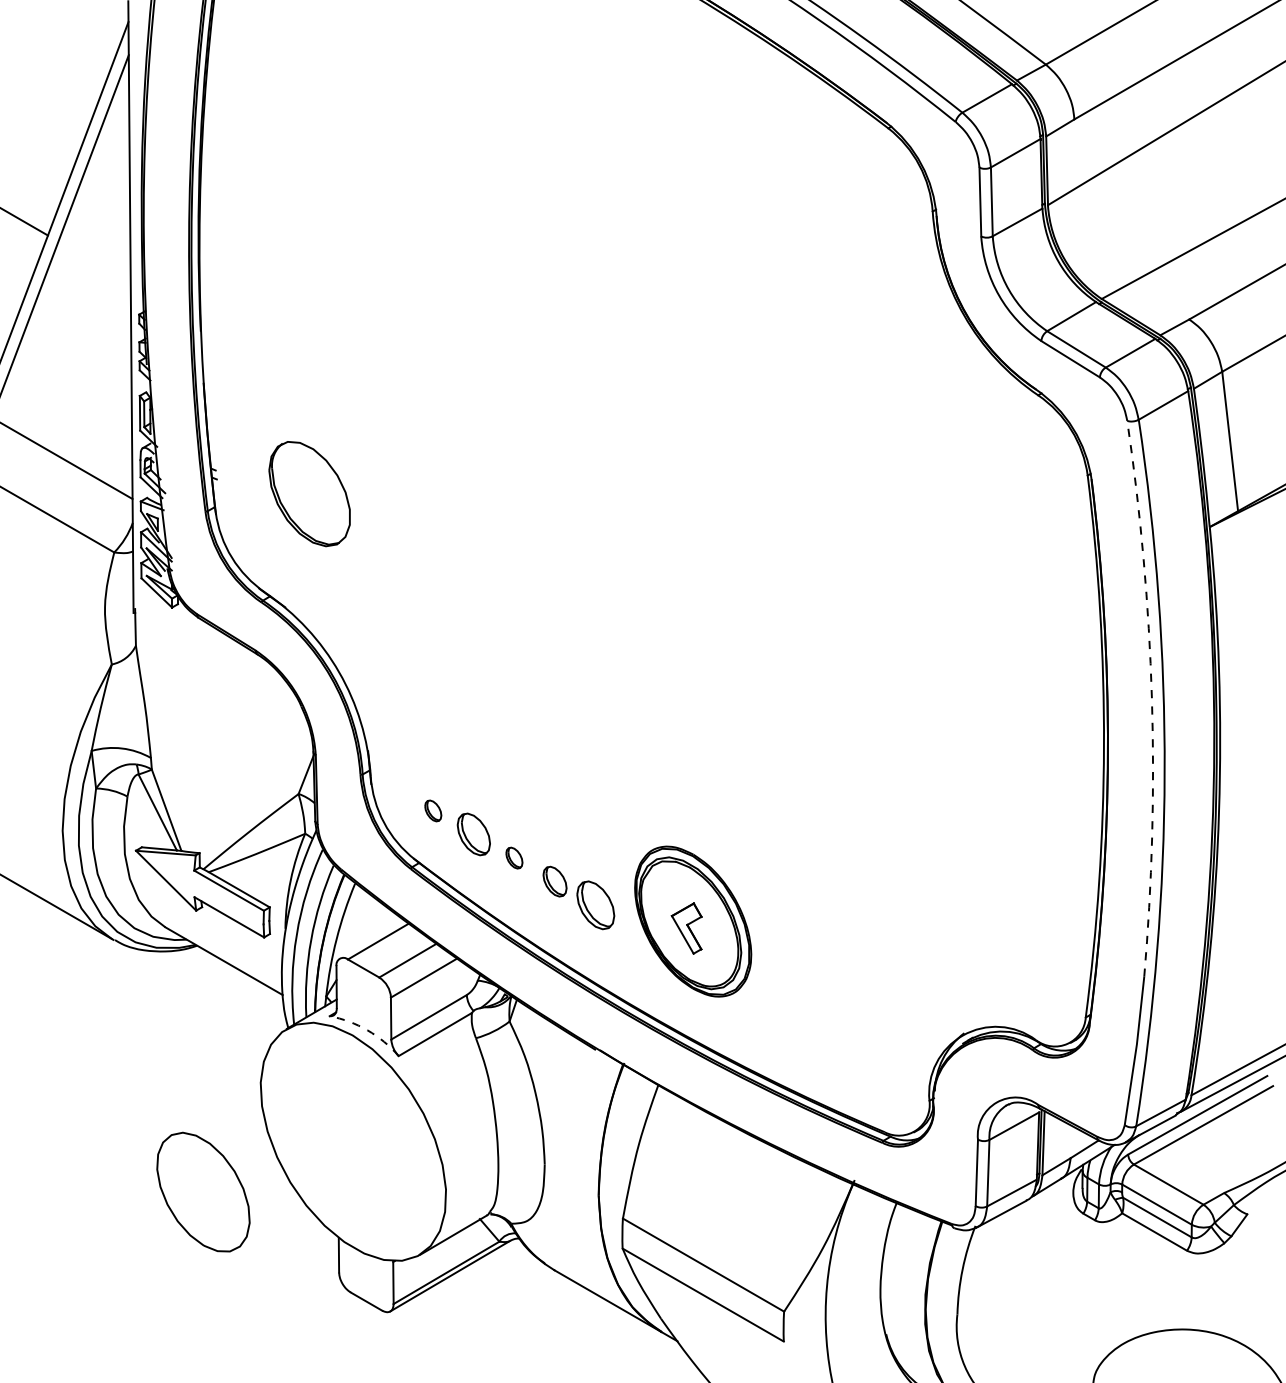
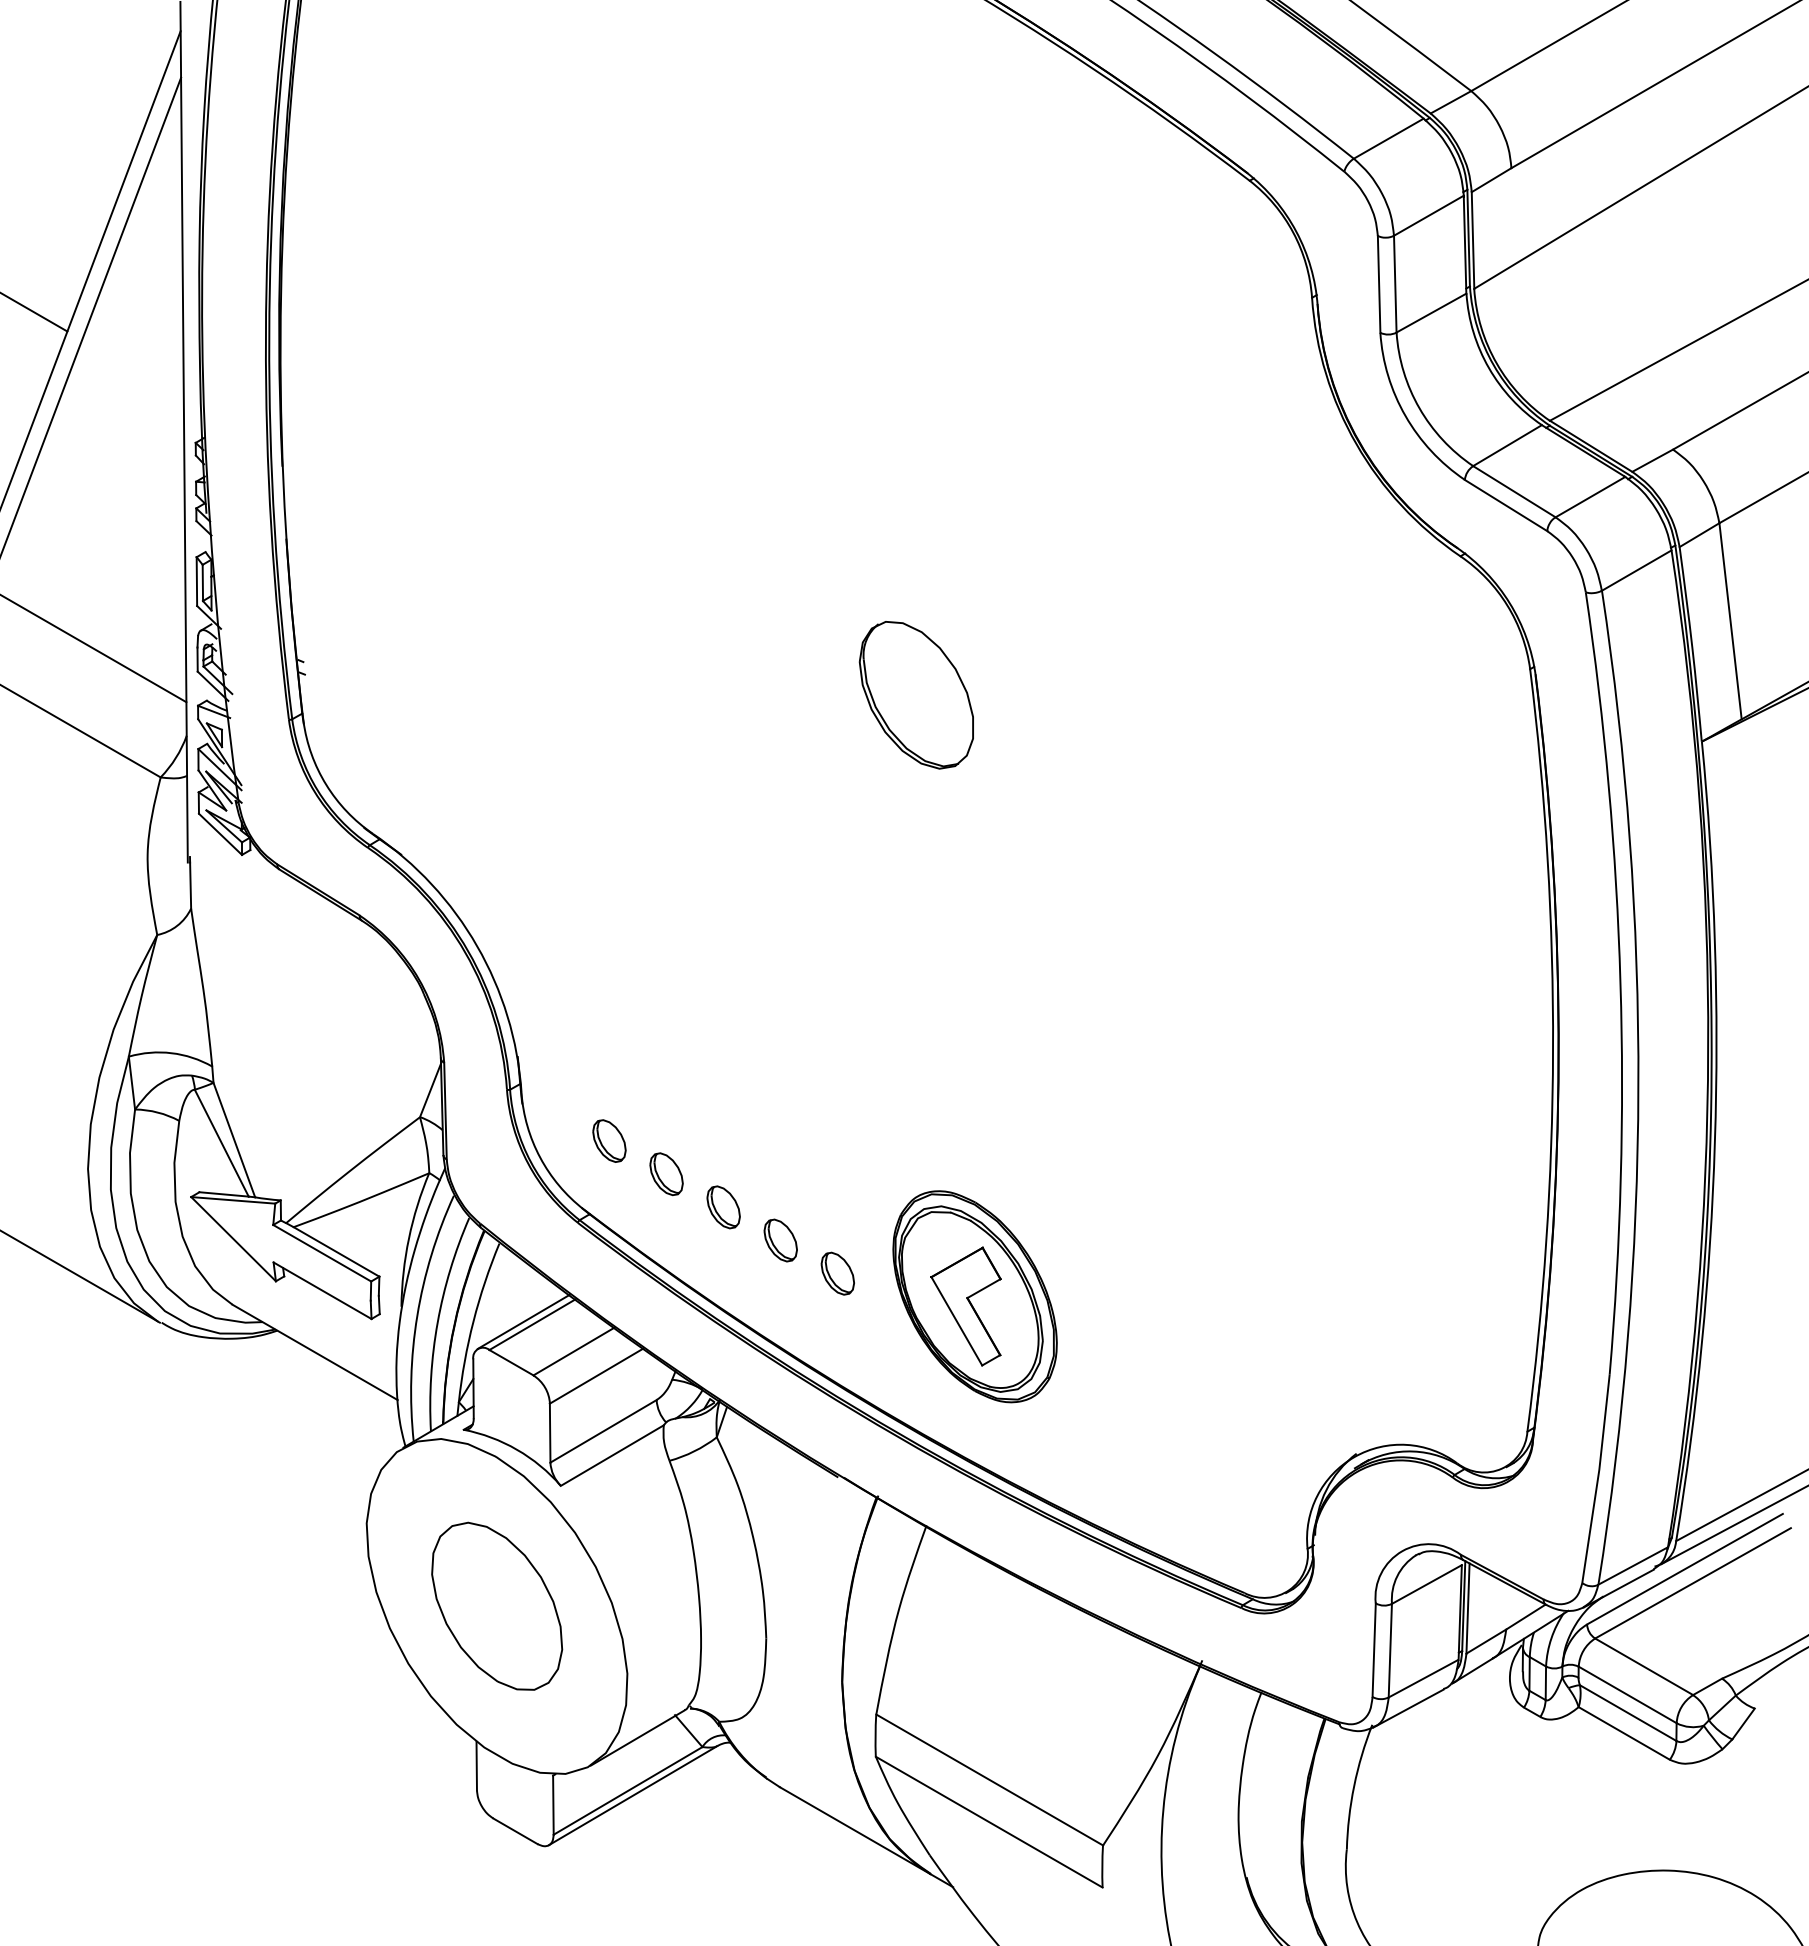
part: (308, 494) -> (915, 695), moved
arc: (1151, 698) -> (1620, 982), dashed -> solid
part: (433, 810) -> (609, 1140), size x1.43
part: (473, 834) -> (666, 1174), size x0.71
part: (514, 858) -> (723, 1207), size x1.43
part: (595, 905) -> (837, 1273), size x0.62
part: (686, 928) -> (965, 1306), size x1.67
line: (372, 939) -> (523, 1321), added
arc: (367, 1030) -> (517, 1449), dashed -> solid
part: (203, 1191) -> (497, 1605), moved

